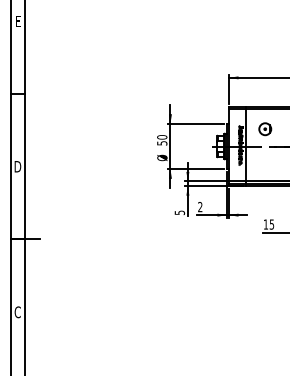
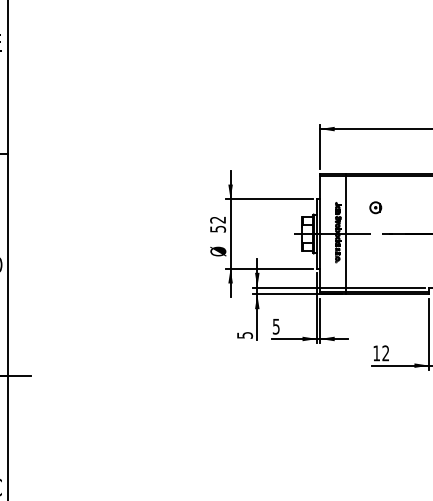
part: (265, 129) -> (375, 208), size x0.6
text: (162, 137) -> (218, 220), 50 -> 52
text: (200, 207) -> (276, 327), 2 -> 5
text: (271, 224) -> (385, 353), 15 -> 12

